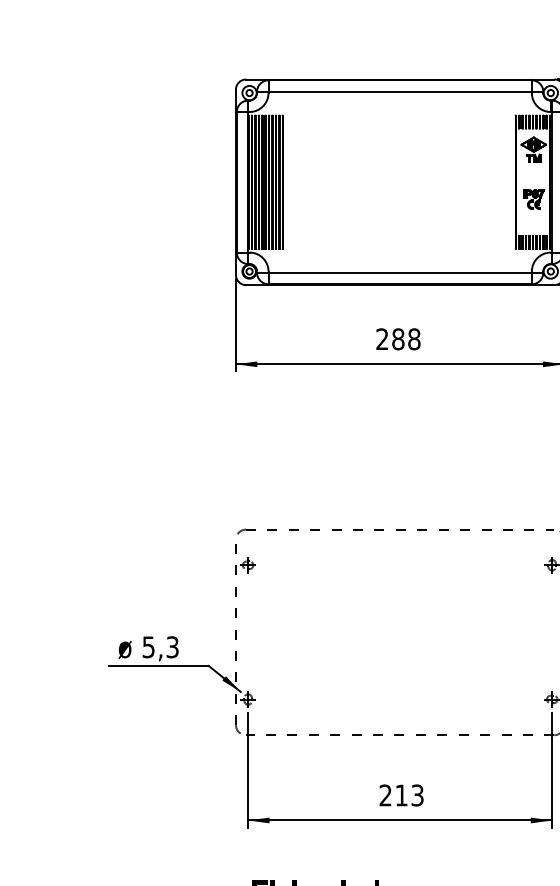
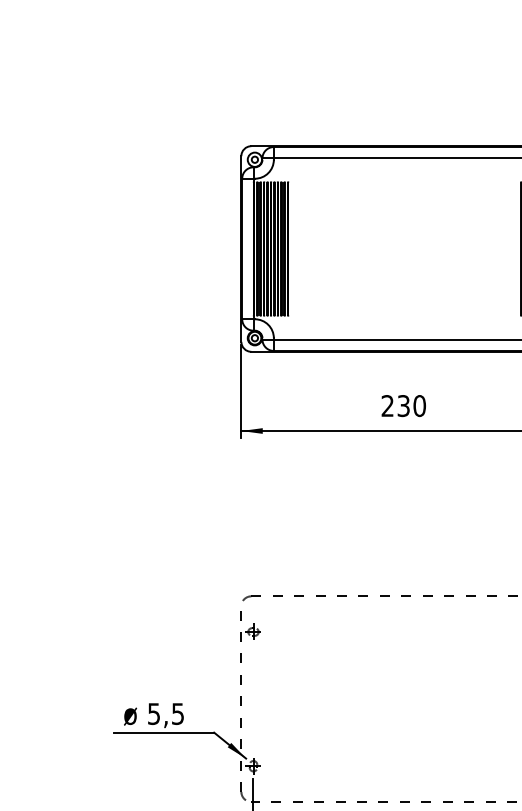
text: (406, 339) -> (411, 406), 288 -> 230
text: (172, 646) -> (177, 713), 5,3 -> 5,5

